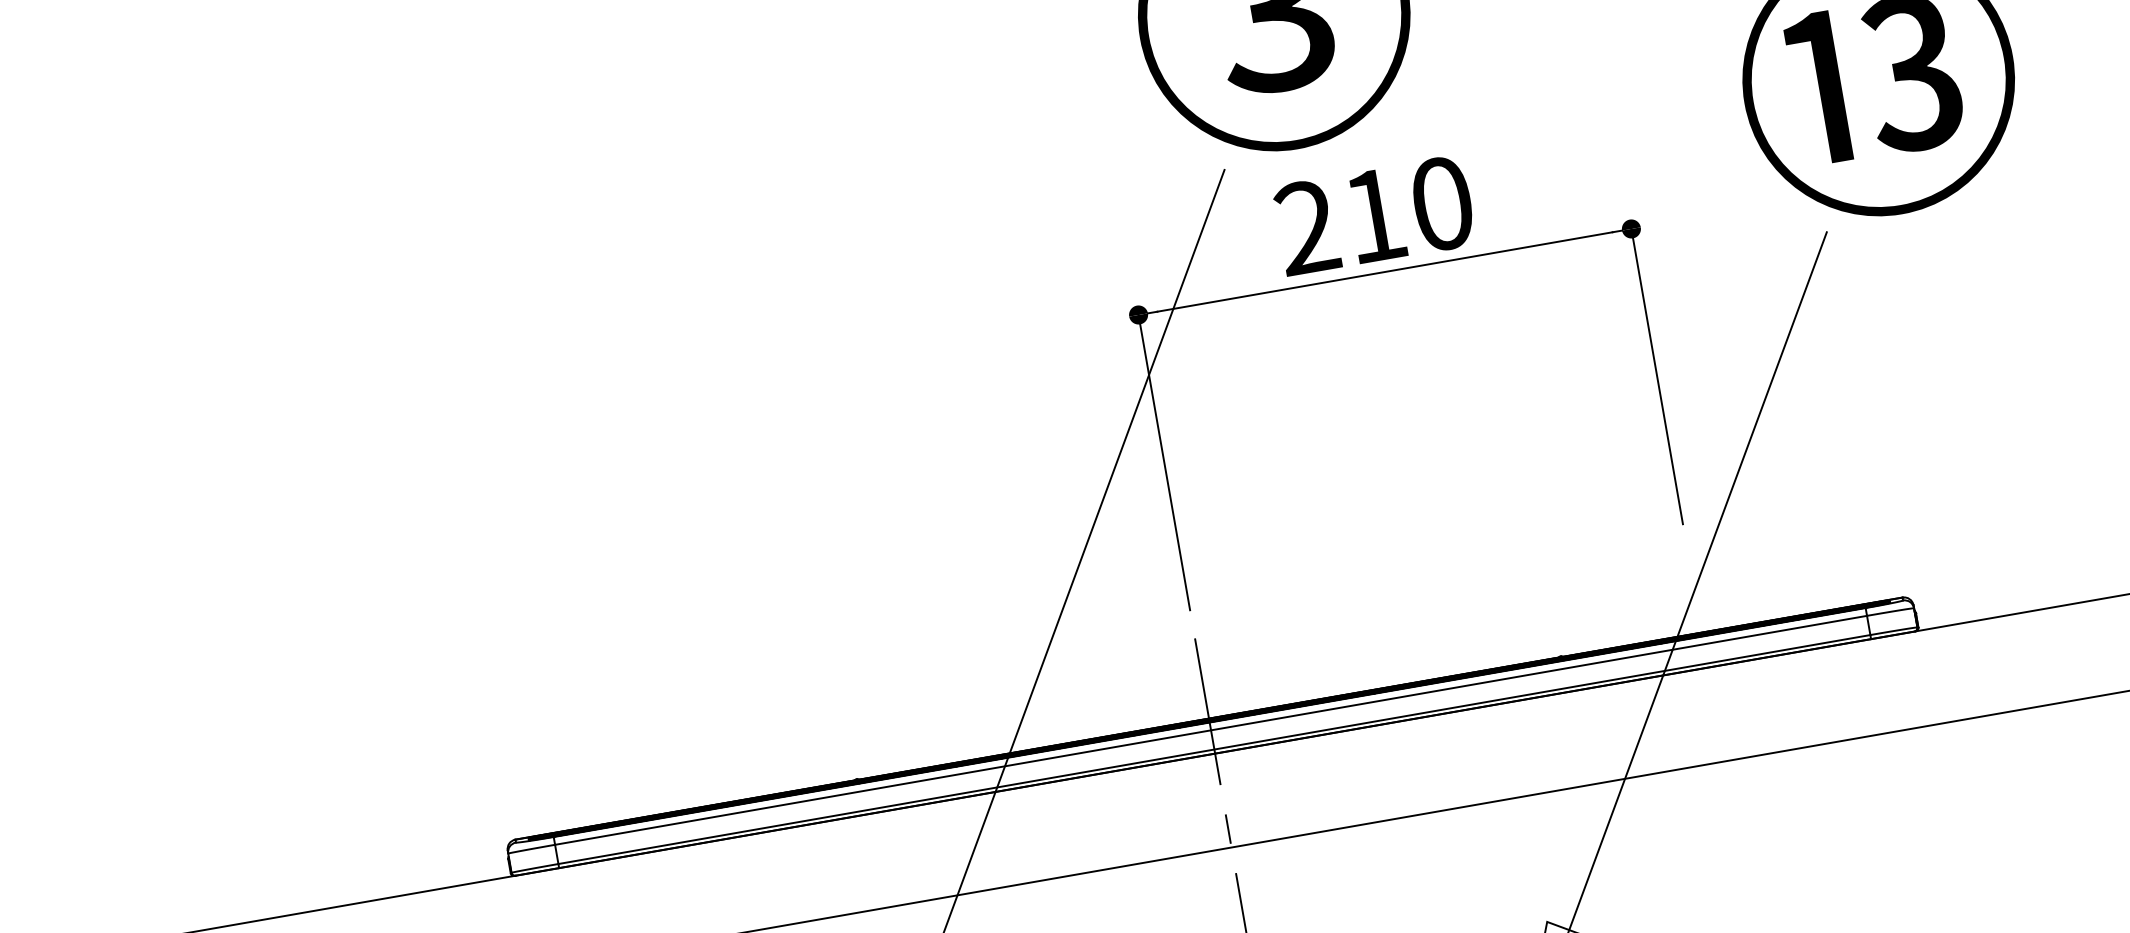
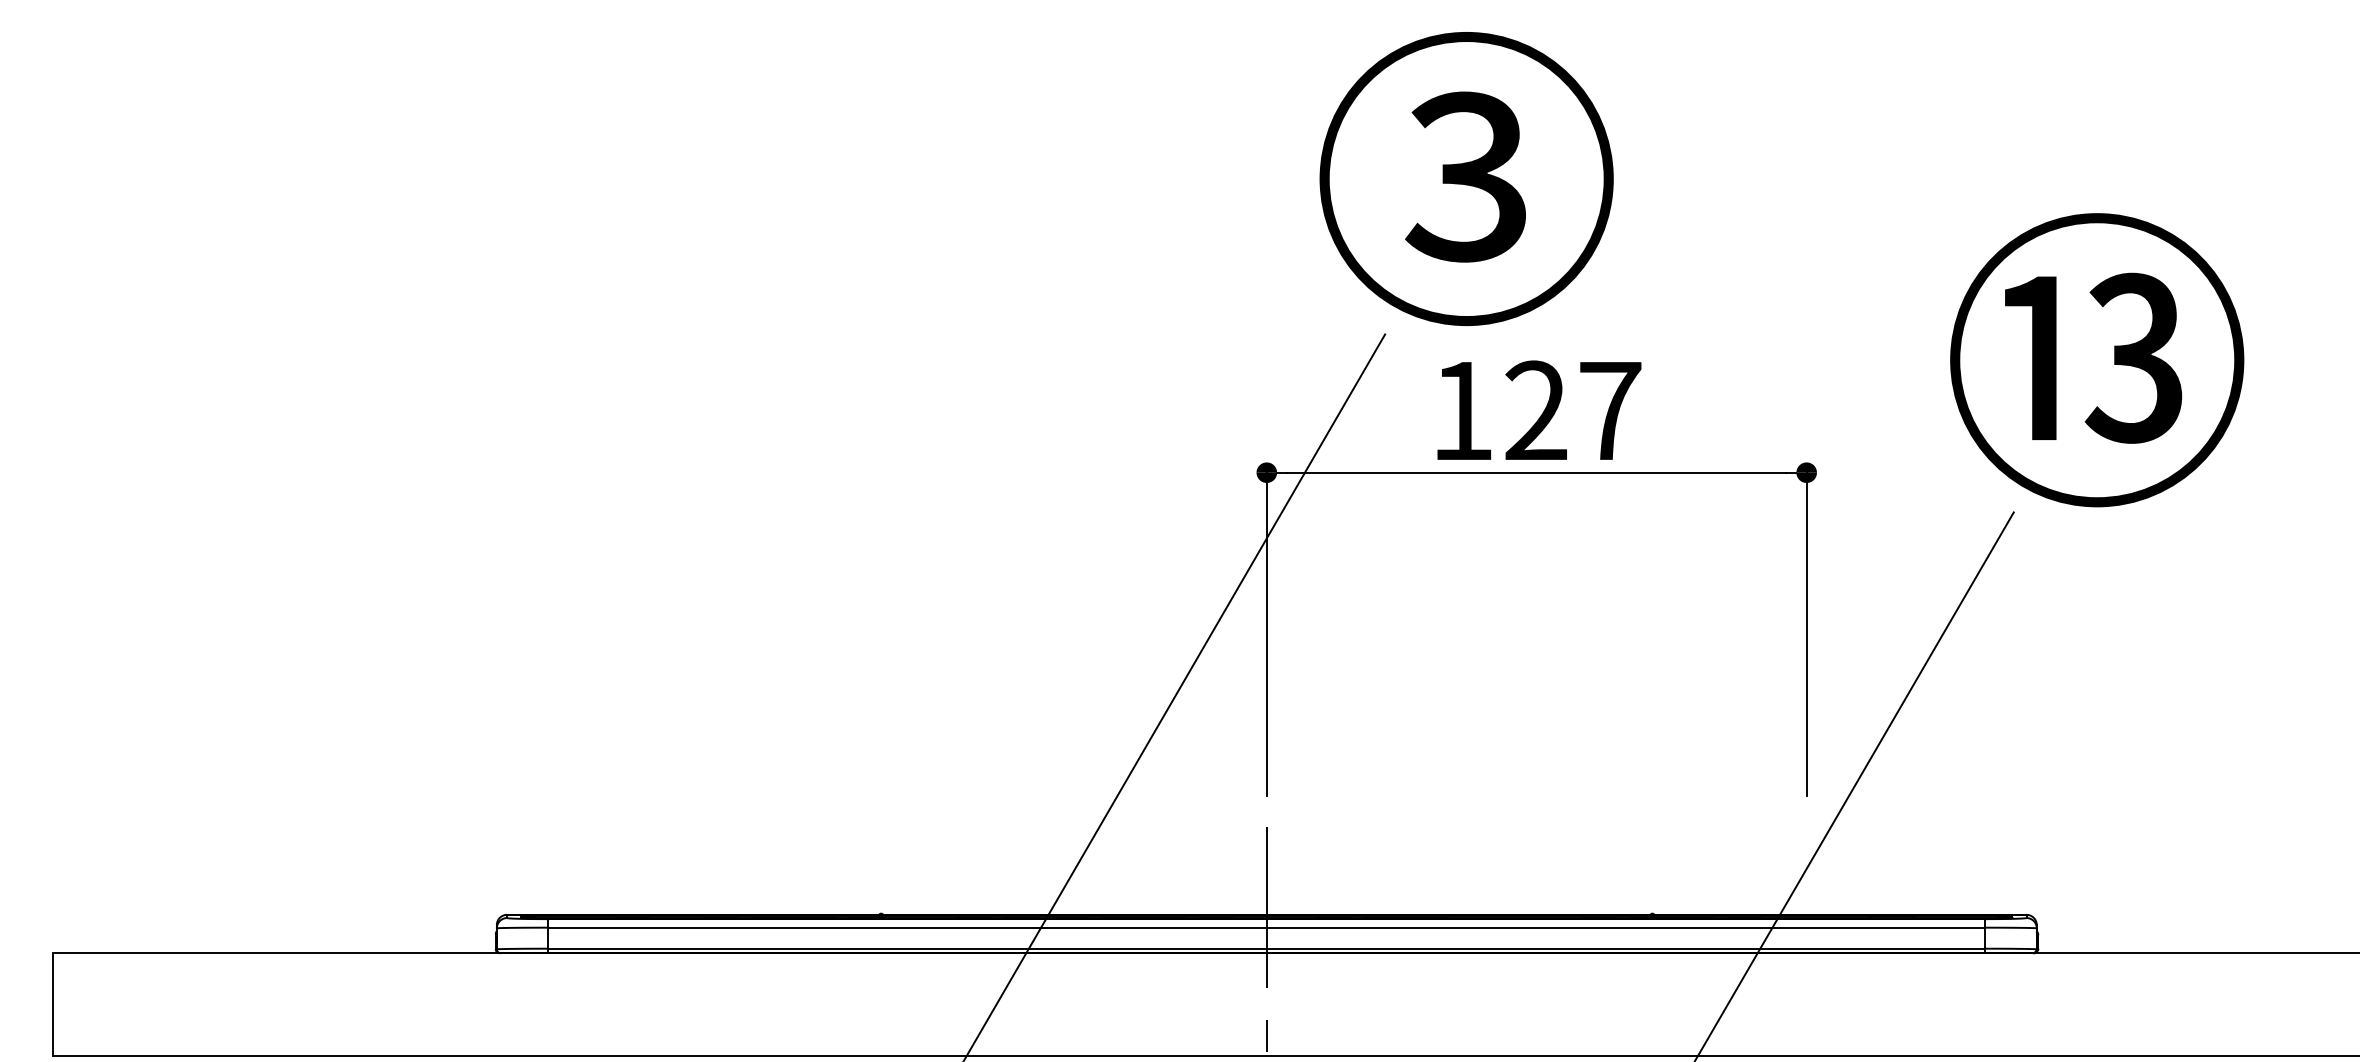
text: (1374, 215) -> (1536, 410), 210 -> 127

